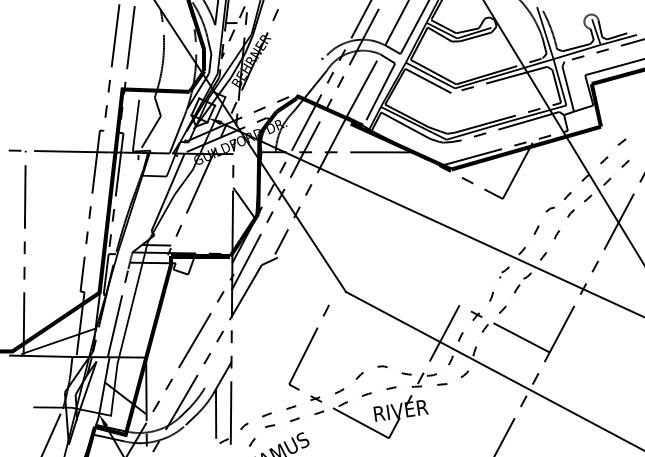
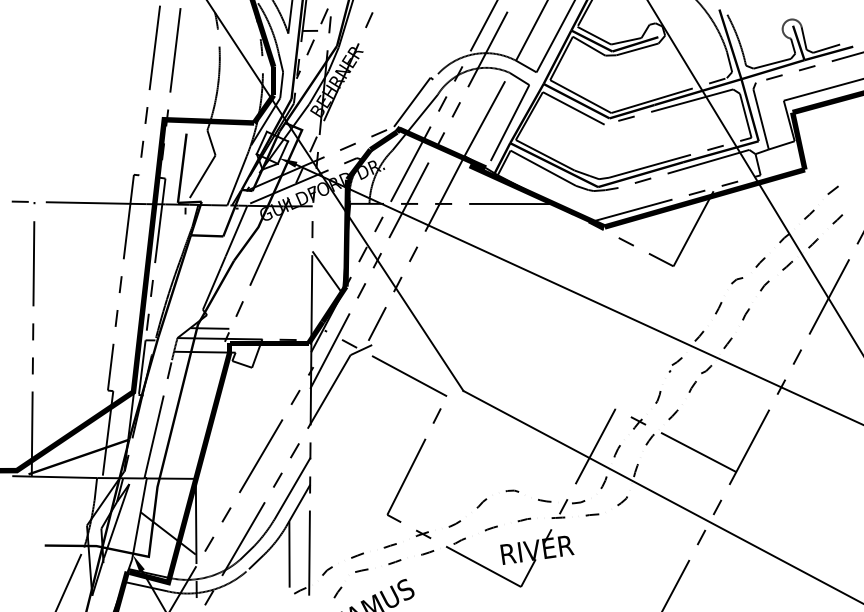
line: (307, 76) -> (411, 102), added
line: (287, 270) -> (385, 362), added
line: (217, 364) -> (291, 488), added

